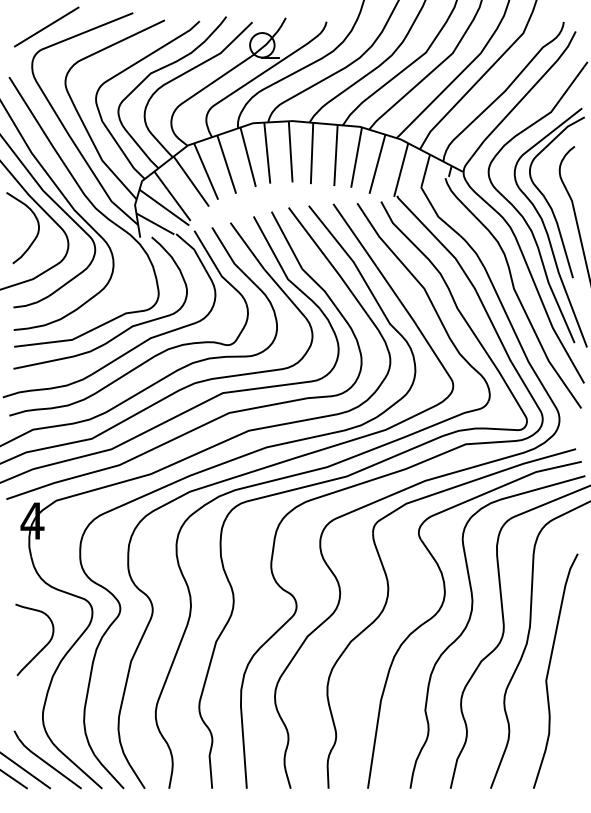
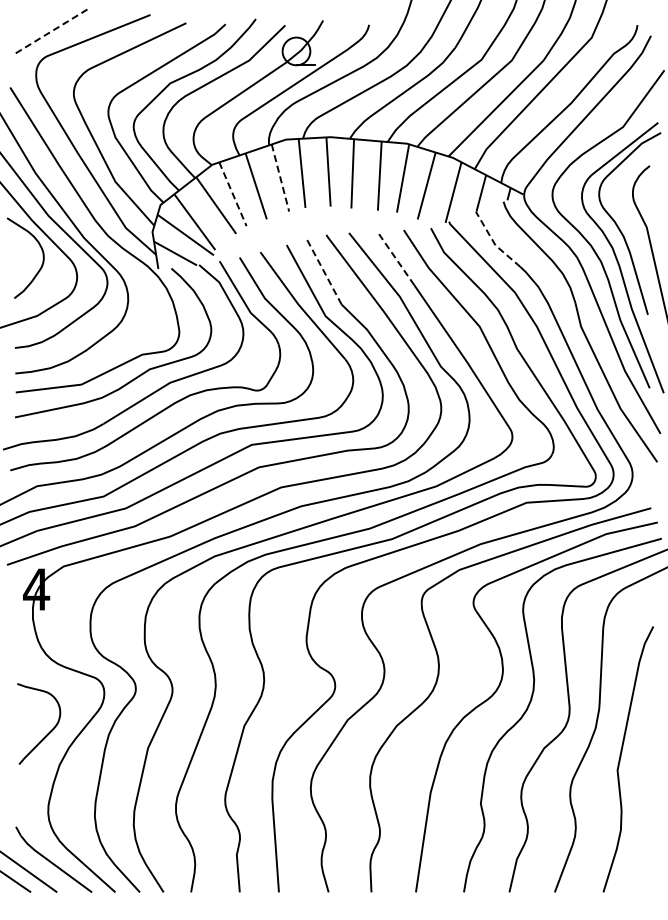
line: (47, 26) -> (53, 30), solid -> dashed
line: (248, 157) -> (280, 178), solid -> dashed
line: (205, 171) -> (232, 194), solid -> dashed
line: (437, 214) -> (494, 242), solid -> dashed
line: (349, 228) -> (395, 258), solid -> dashed
line: (287, 240) -> (324, 272), solid -> dashed

